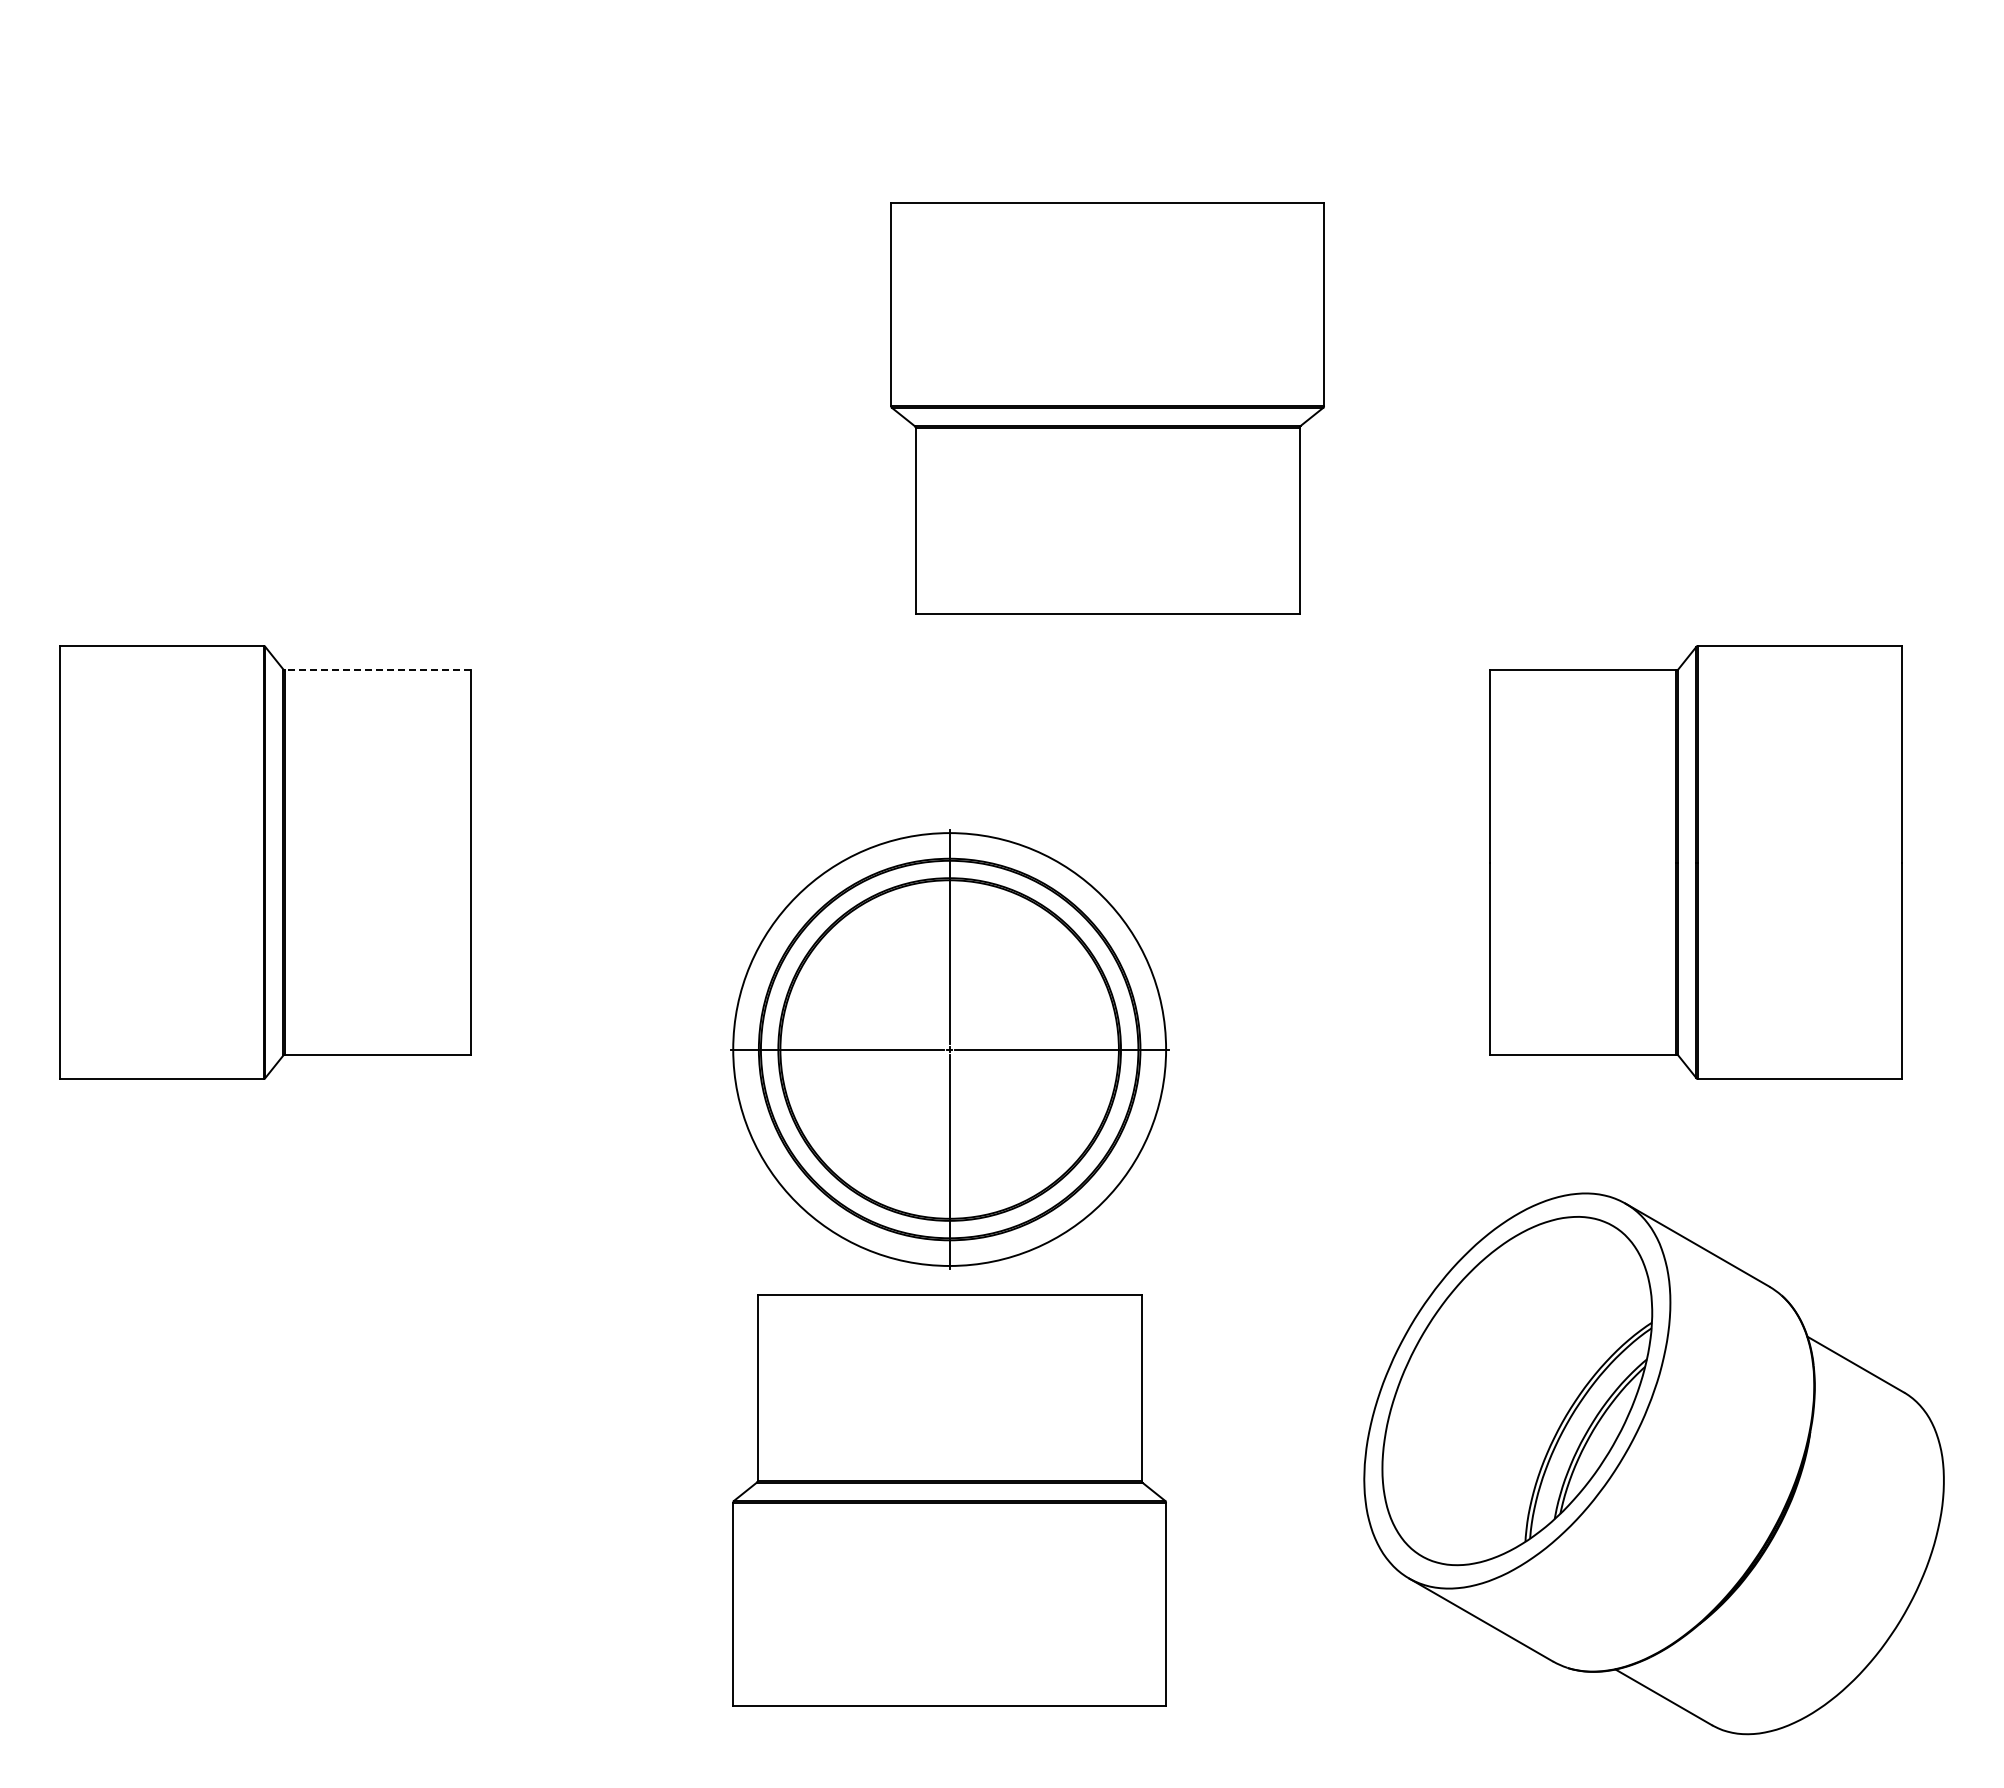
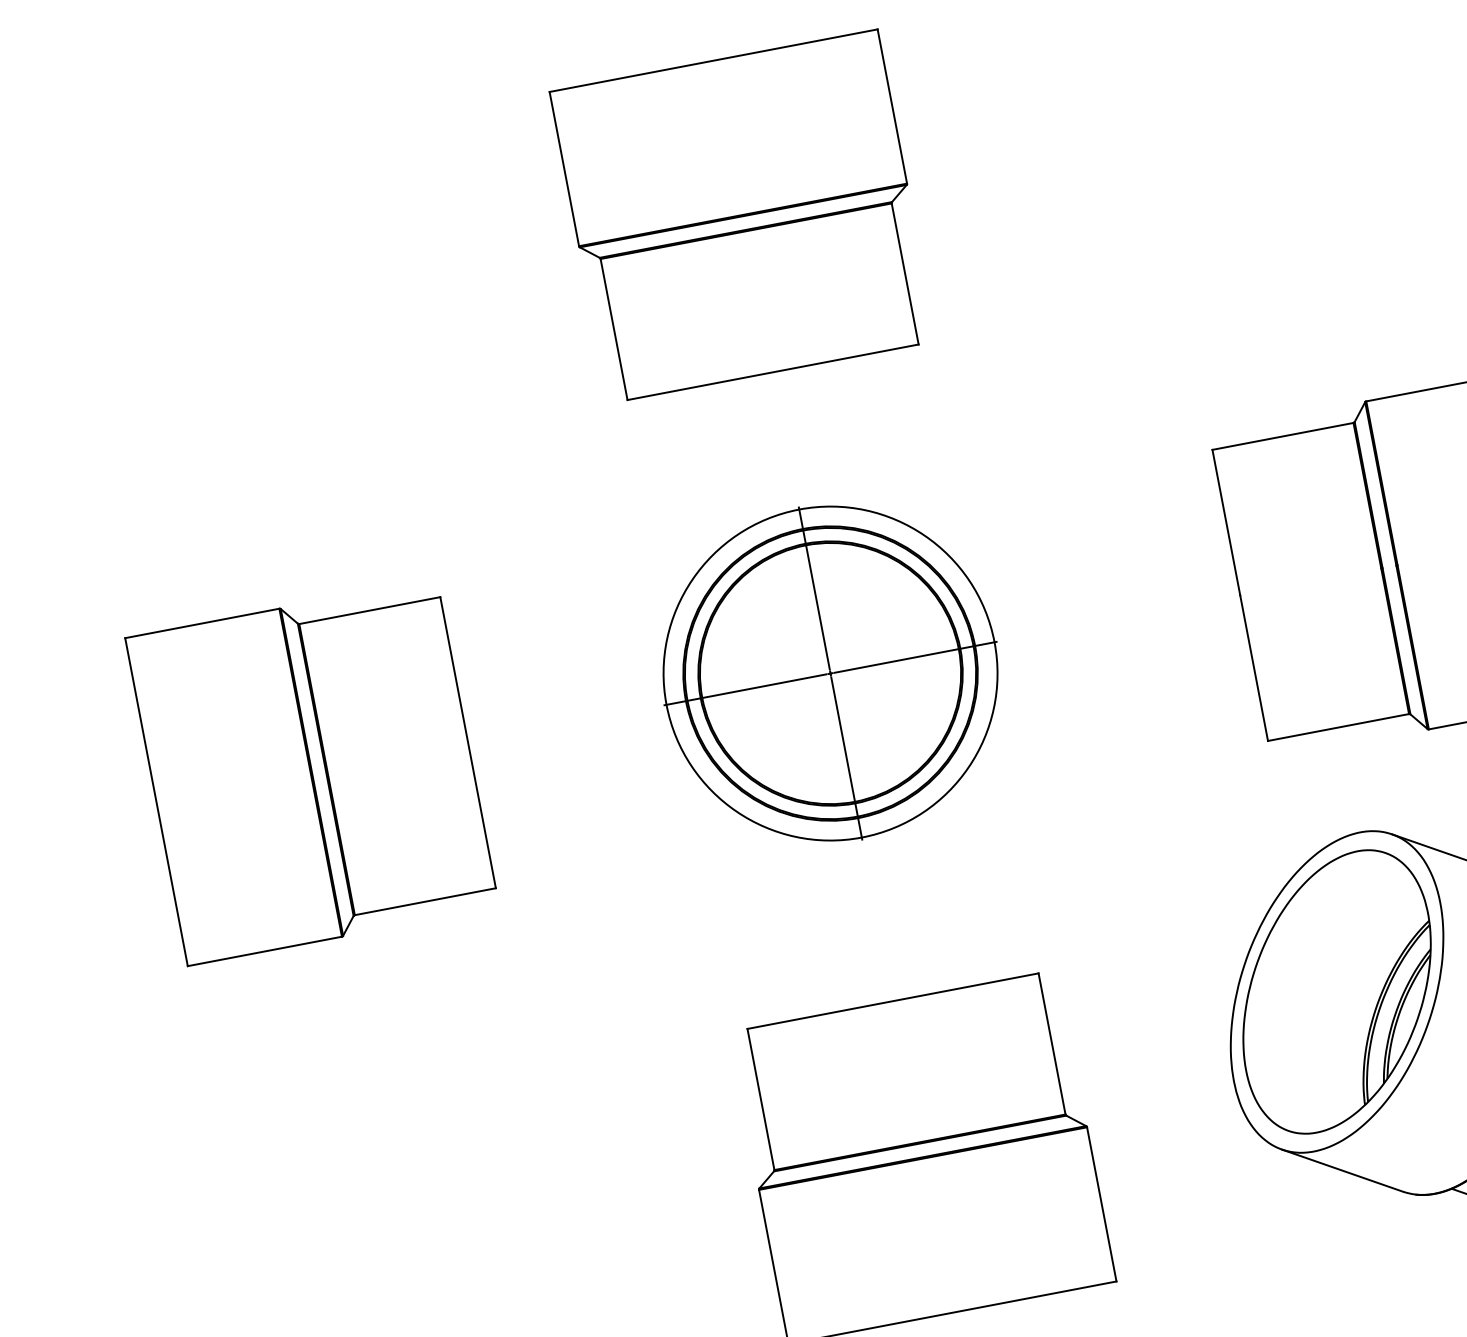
part: (1107, 408) -> (743, 216), moved
line: (377, 670) -> (369, 610), dashed -> solid
part: (949, 1049) -> (830, 673), moved

